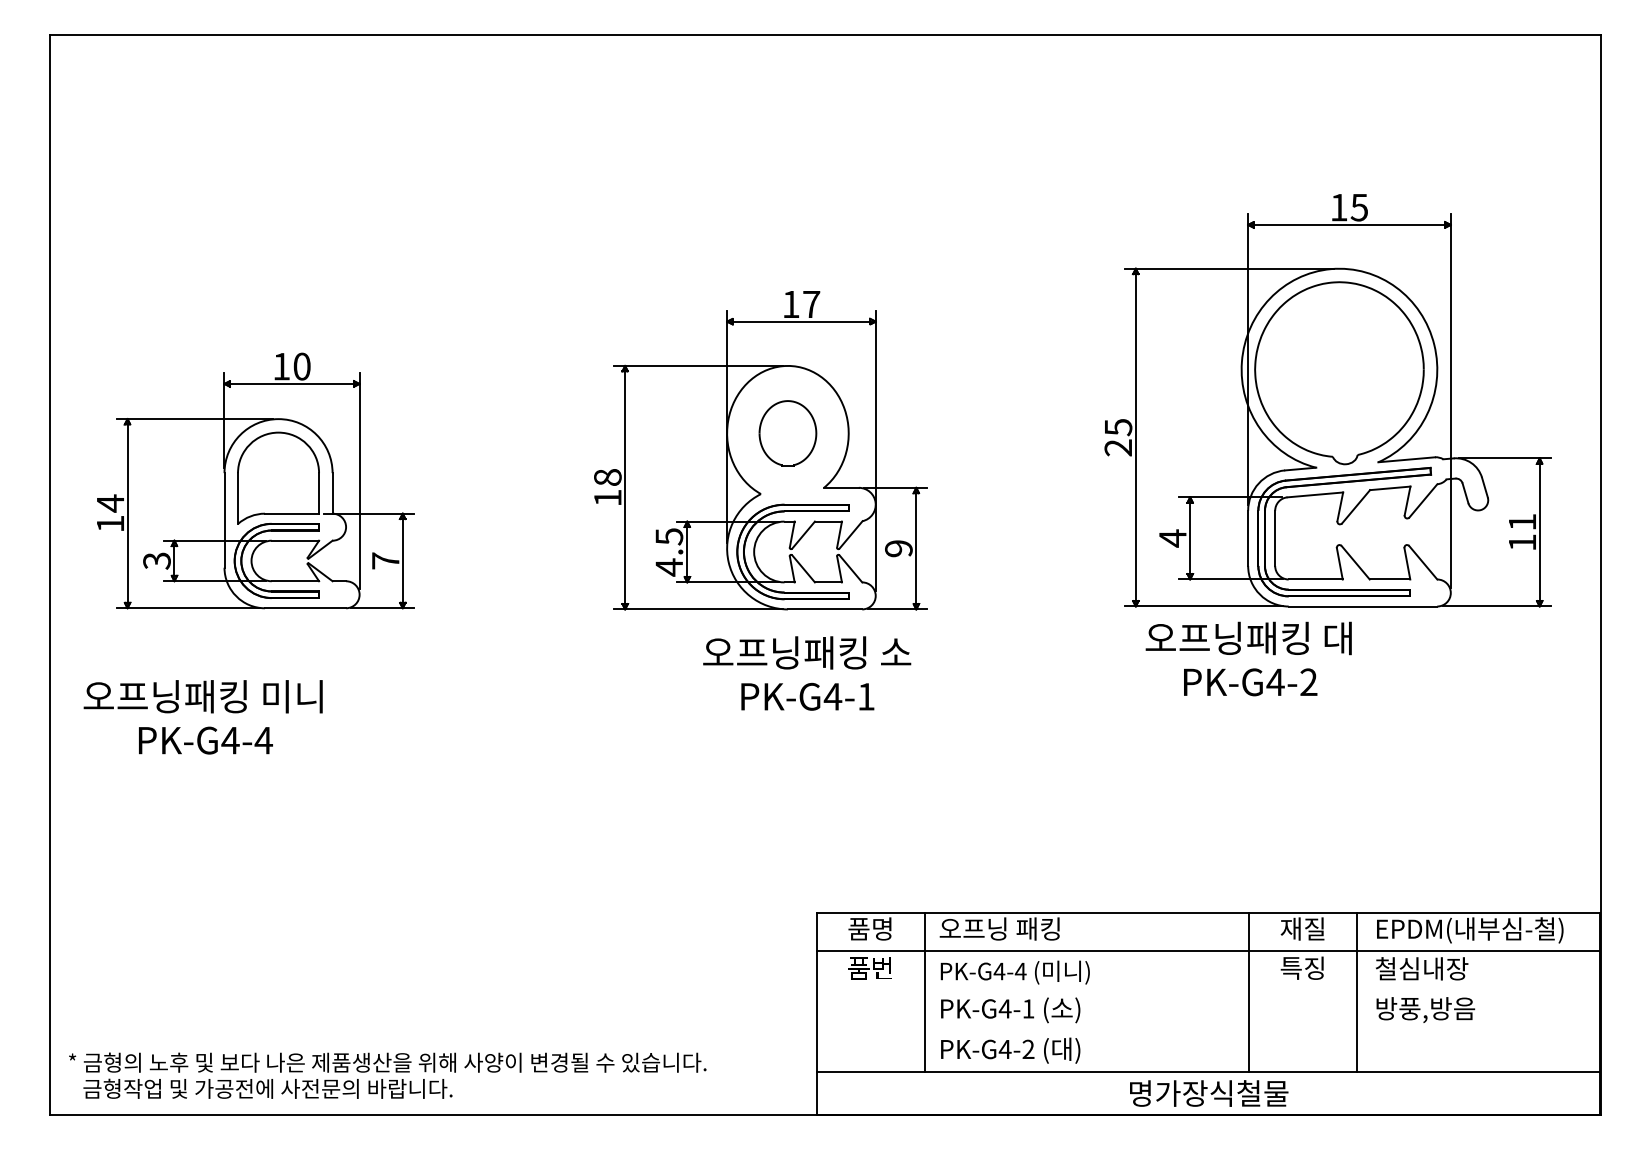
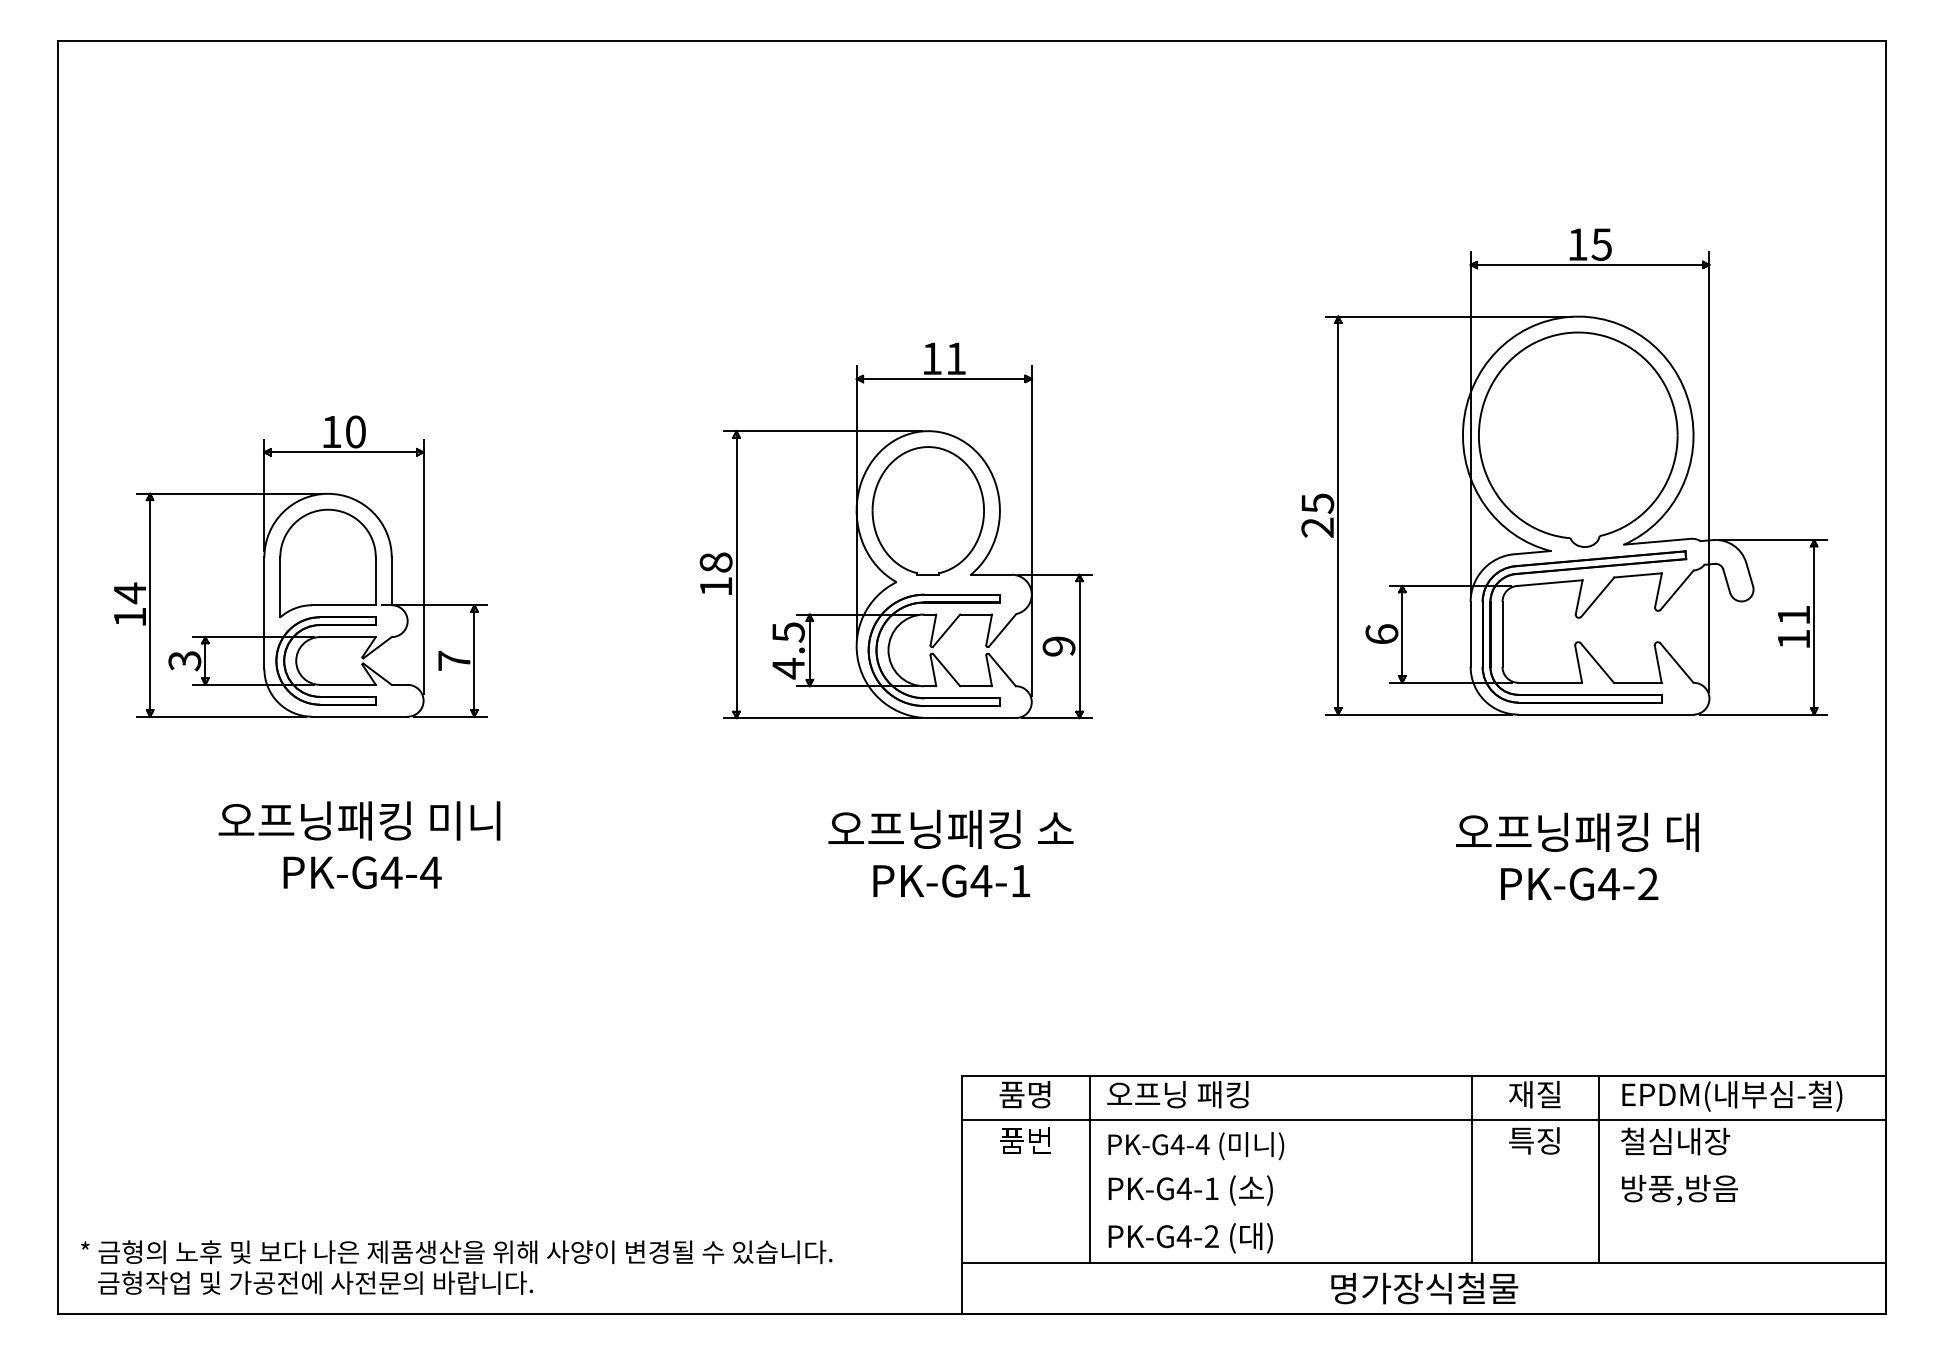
text: (811, 304) -> (956, 358), 17 -> 11
part: (787, 433) -> (927, 510), size x1.67
text: (1172, 538) -> (1381, 634), 4 -> 6
text: (1248, 658) -> (1577, 856), moved
text: (807, 673) -> (951, 853), moved
text: (202, 717) -> (358, 845), moved

